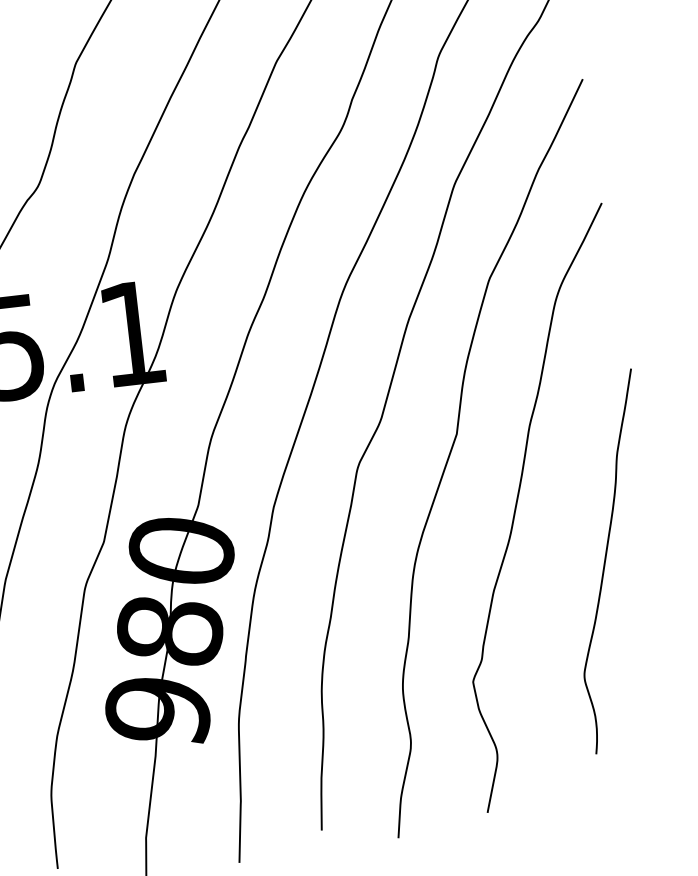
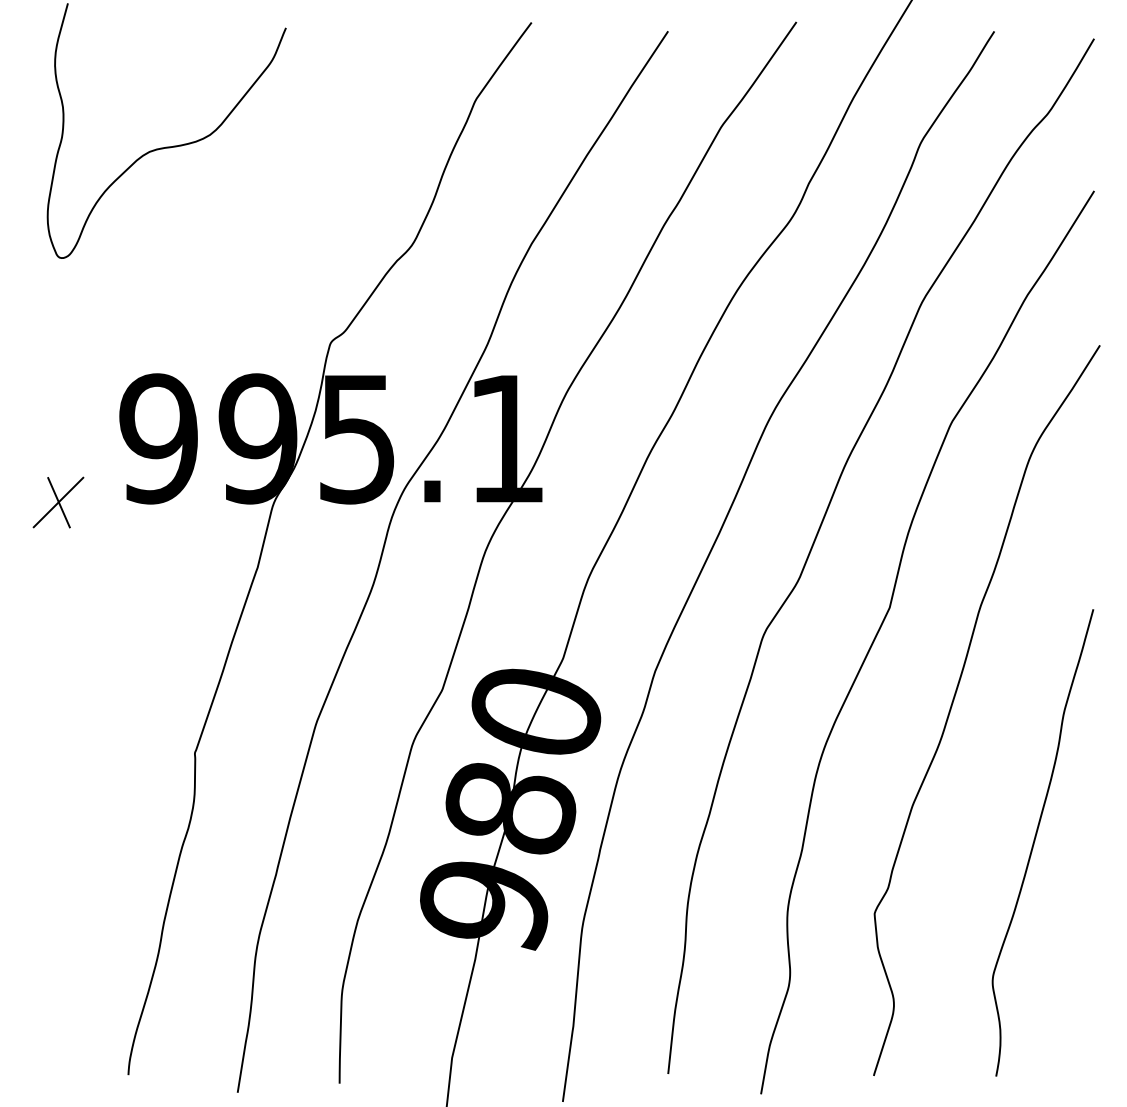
curve: (606, 561) -> (1035, 841), moved

